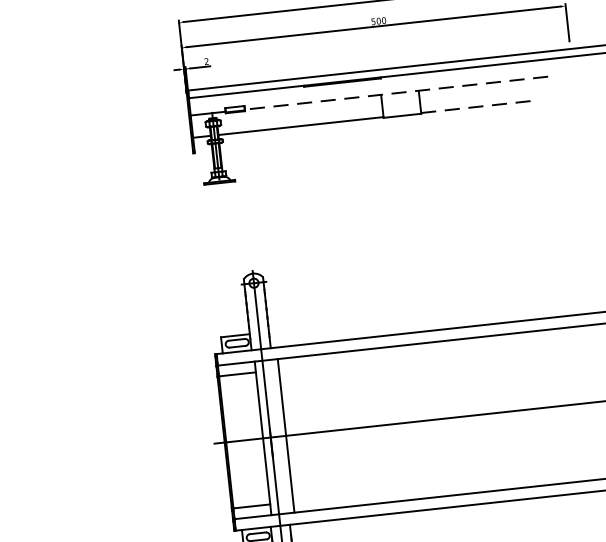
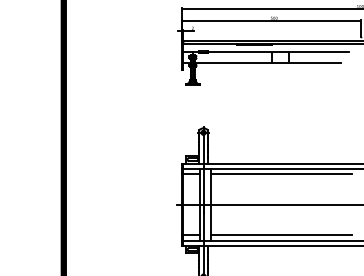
line: (396, 93) -> (278, 52), dashed -> solid
line: (475, 106) -> (314, 62), dashed -> solid
line: (430, 352) -> (281, 173), added
line: (445, 485) -> (281, 235), added

